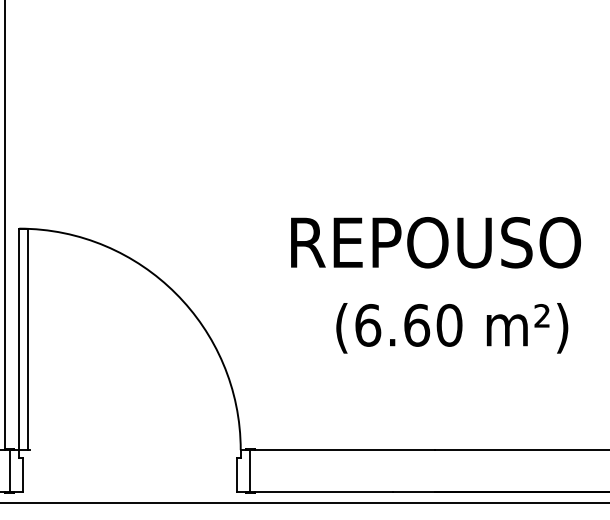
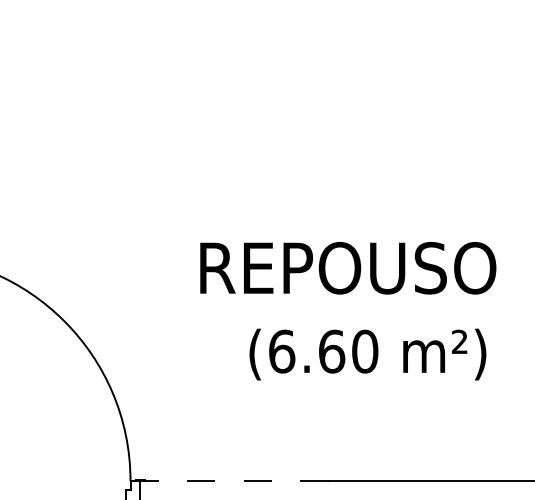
text: (435, 242) -> (347, 268), moved
text: (452, 328) -> (368, 354), moved
line: (342, 450) -> (234, 481), solid -> dashed

